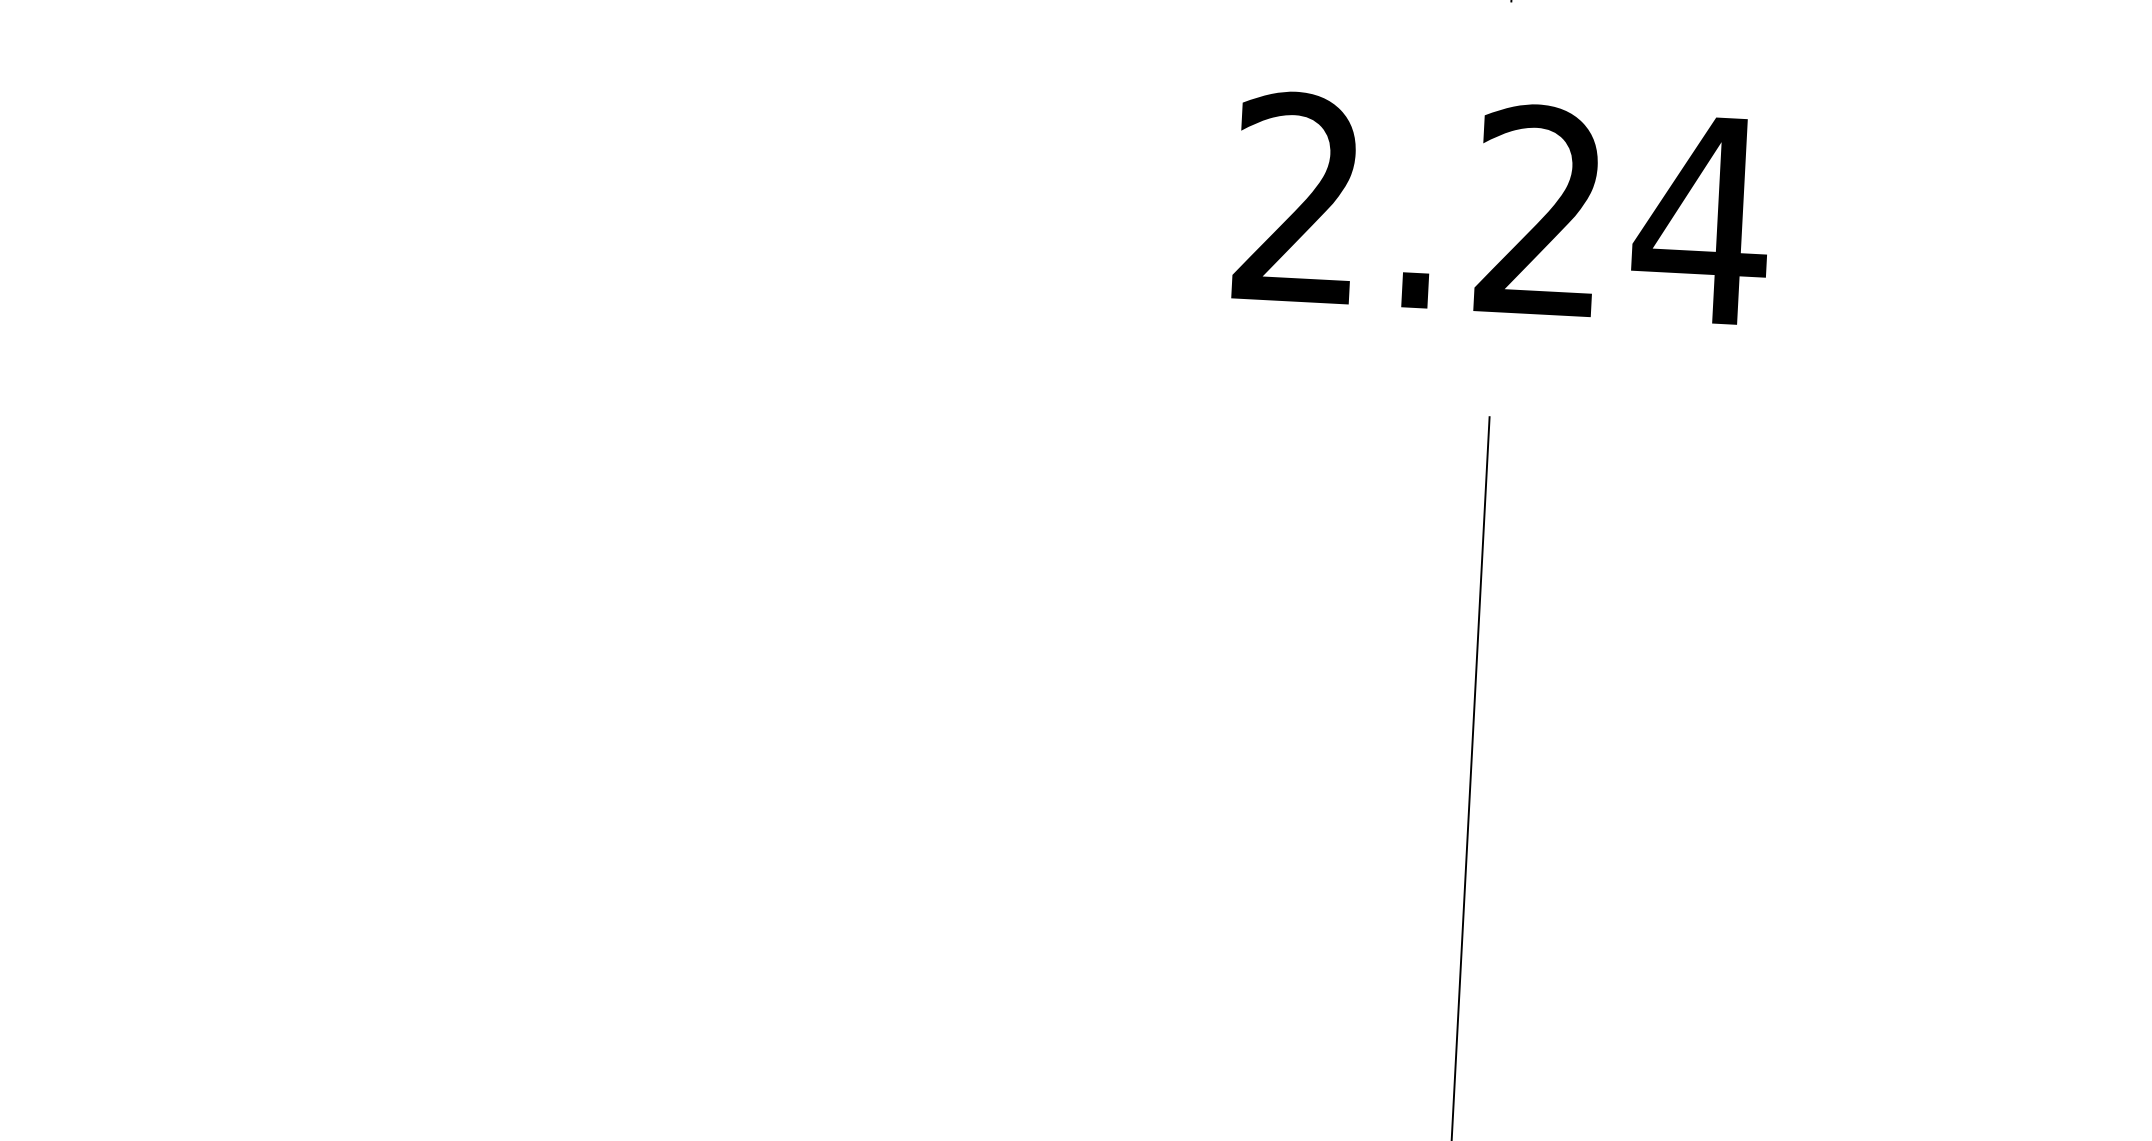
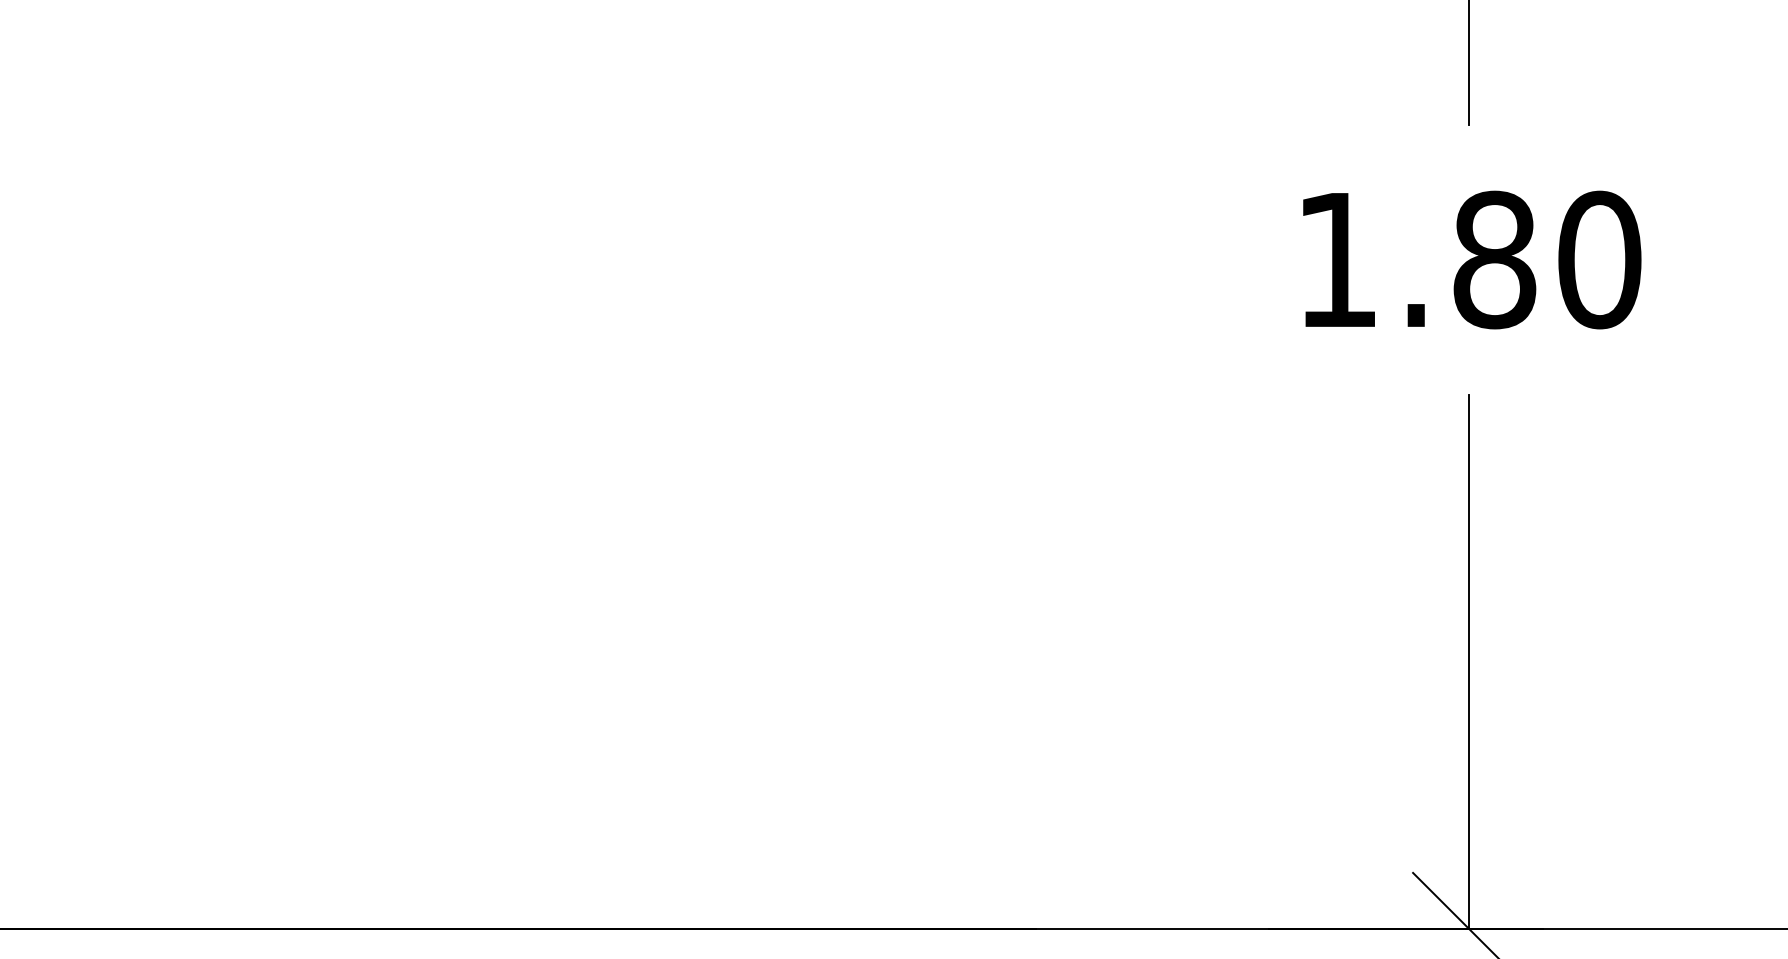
text: (1503, 208) -> (1470, 259), 2.24 -> 1.80

